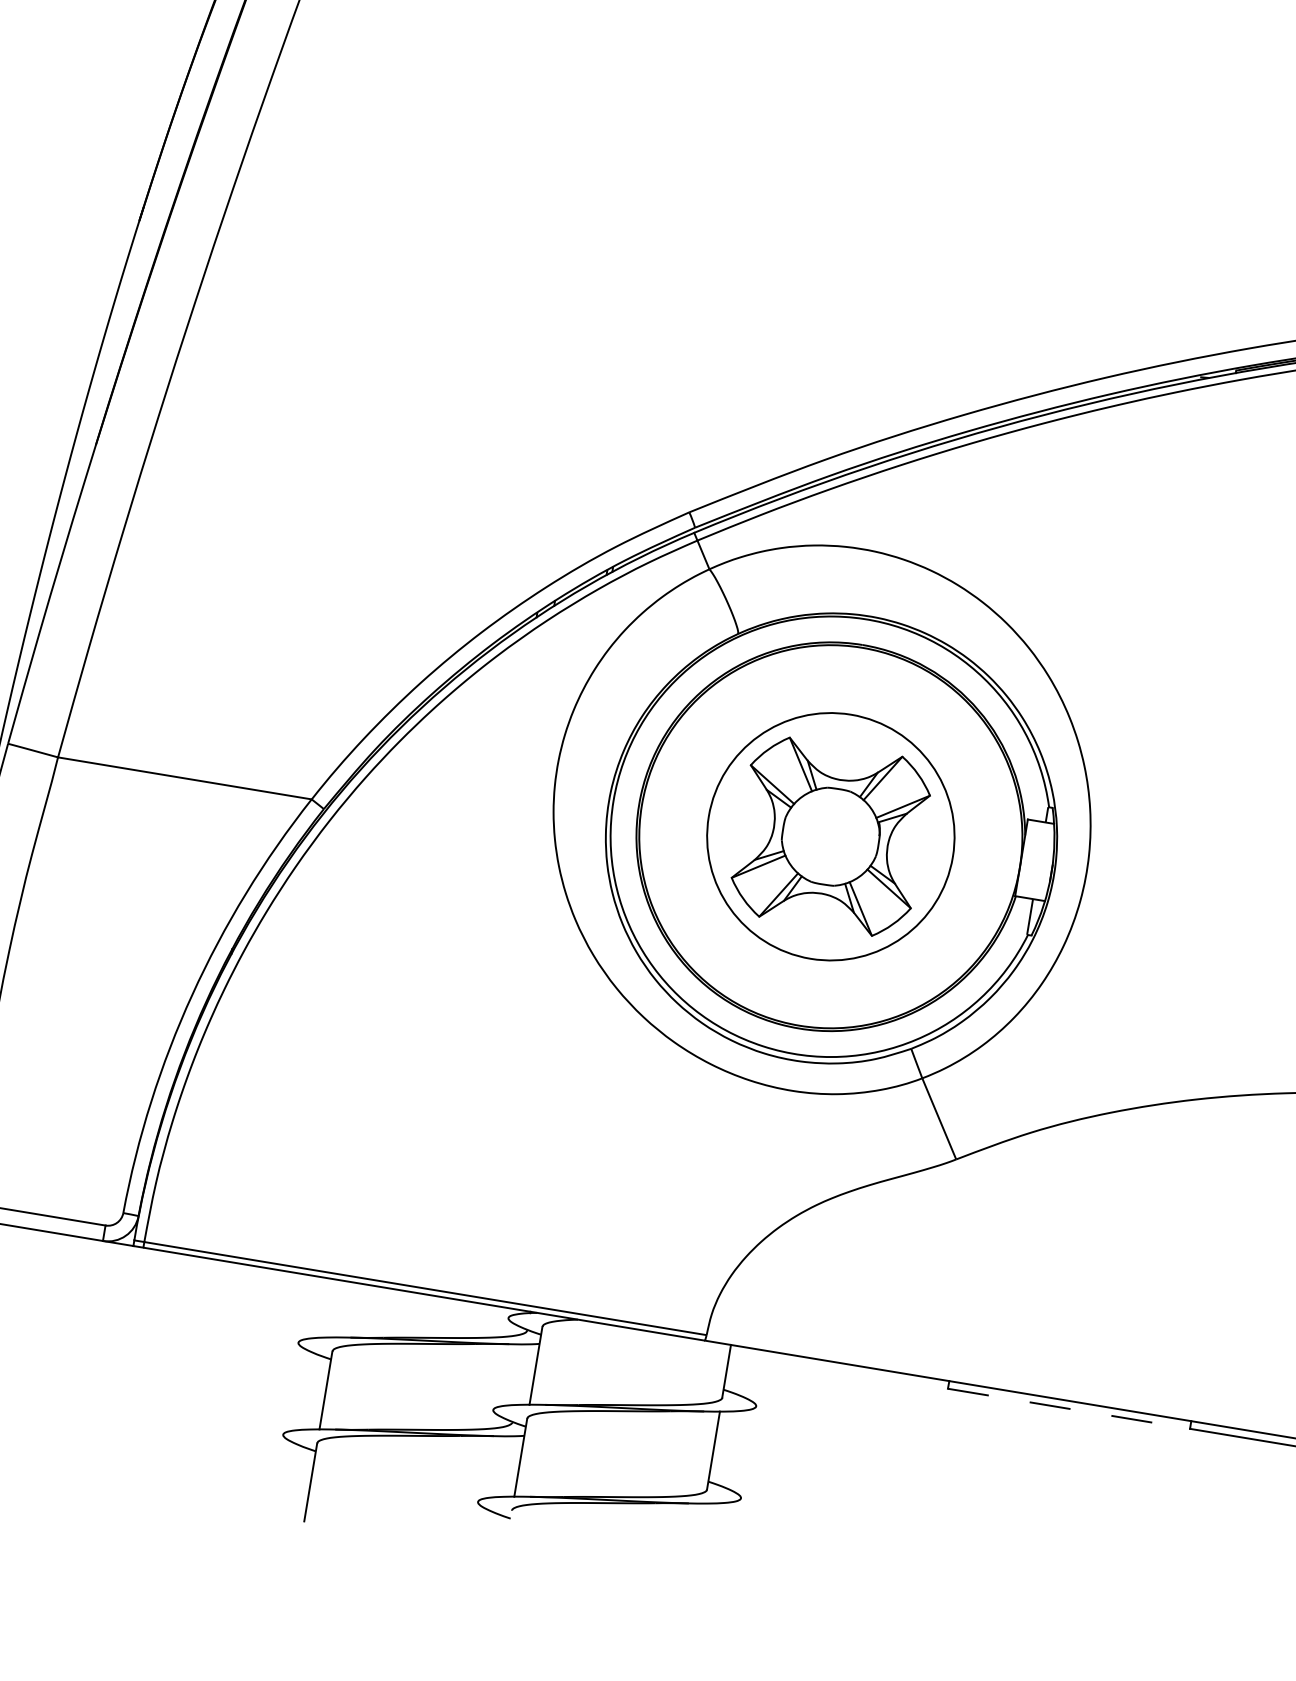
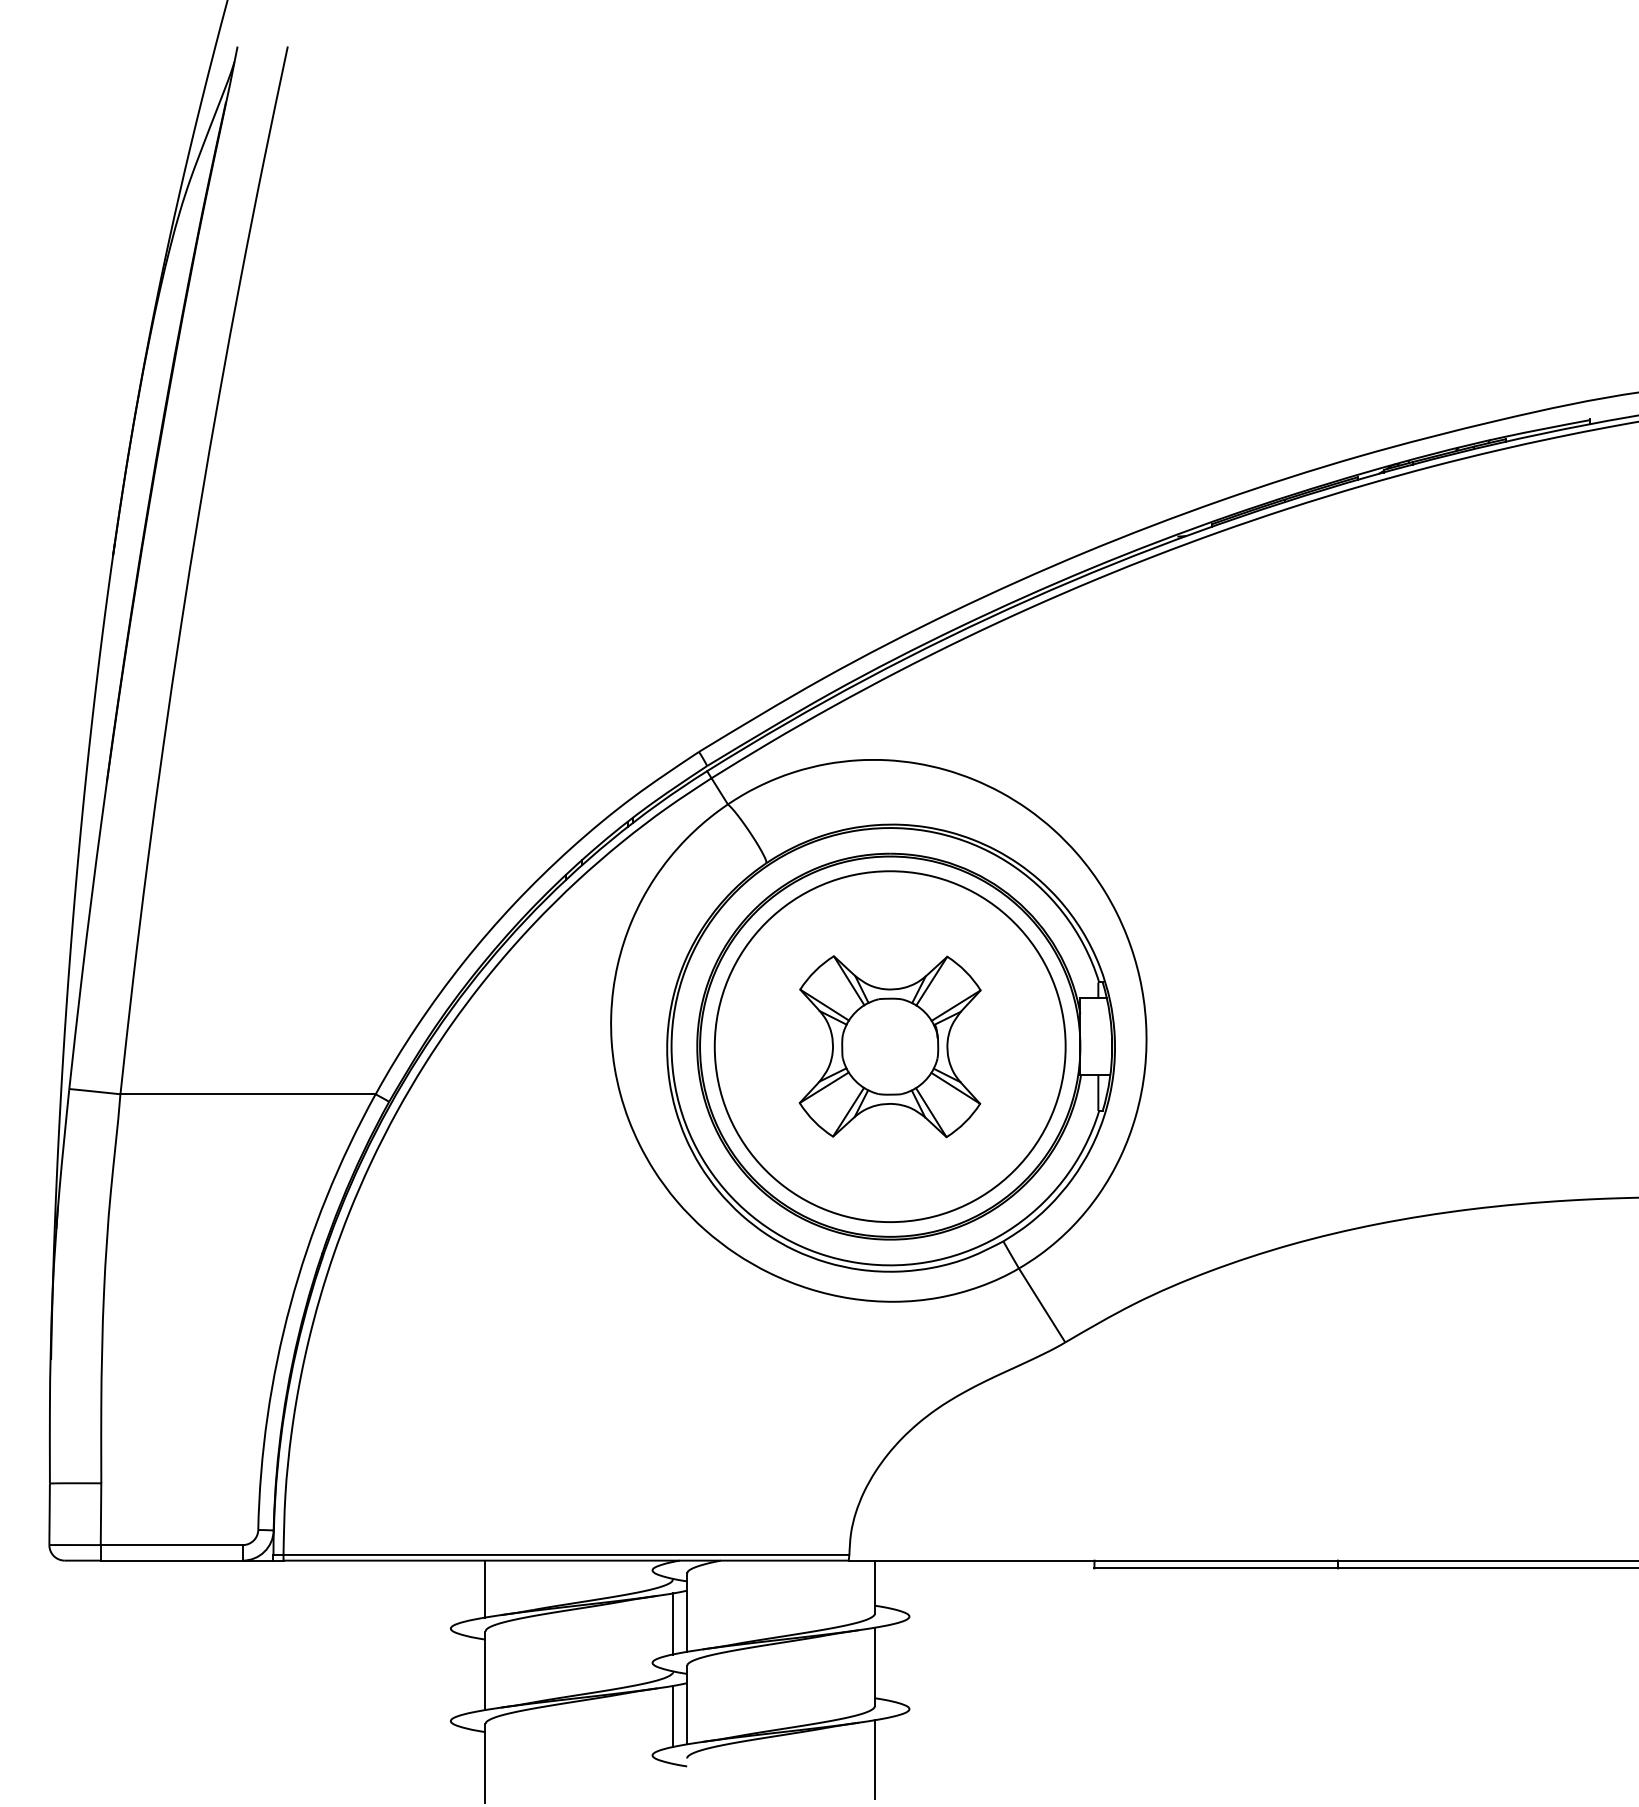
circle: (830, 836) -> (889, 1046), size x1.43
line: (339, 1308) -> (485, 1588), added
line: (520, 1374) -> (673, 1623), added
line: (1069, 1408) -> (1216, 1568), dashed -> solid
line: (505, 1466) -> (673, 1716), added
line: (697, 1542) -> (874, 1759), added

